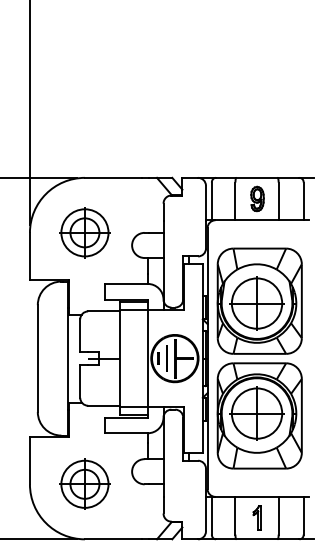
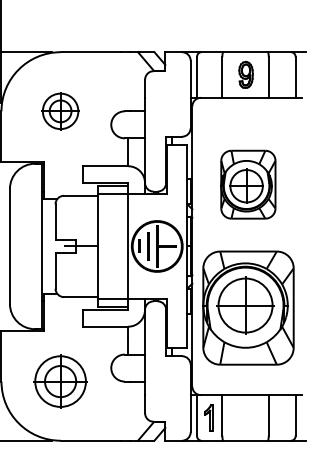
part: (84, 232) -> (60, 110), size x0.7
part: (259, 300) -> (248, 184), size x0.6
part: (256, 517) -> (208, 417), moved

